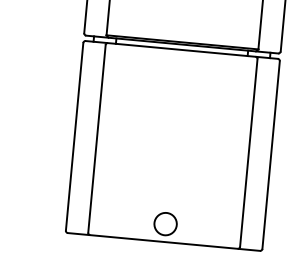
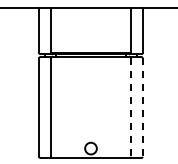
line: (247, 154) -> (130, 108), solid -> dashed
line: (270, 156) -> (142, 108), solid -> dashed

